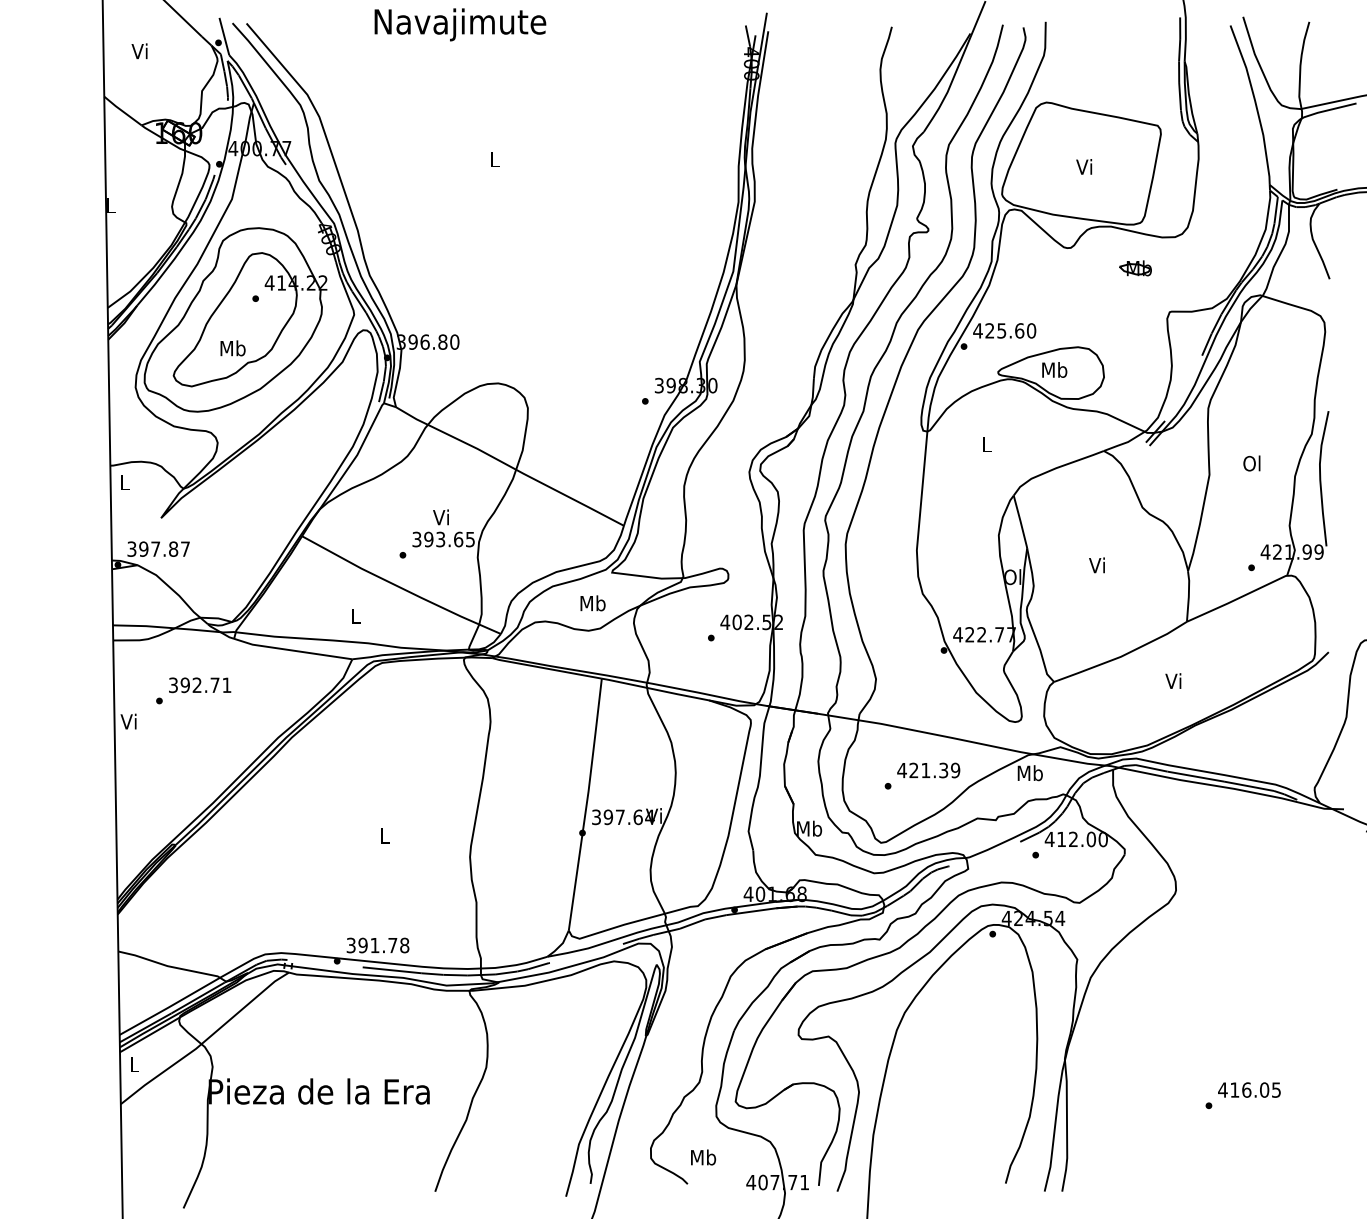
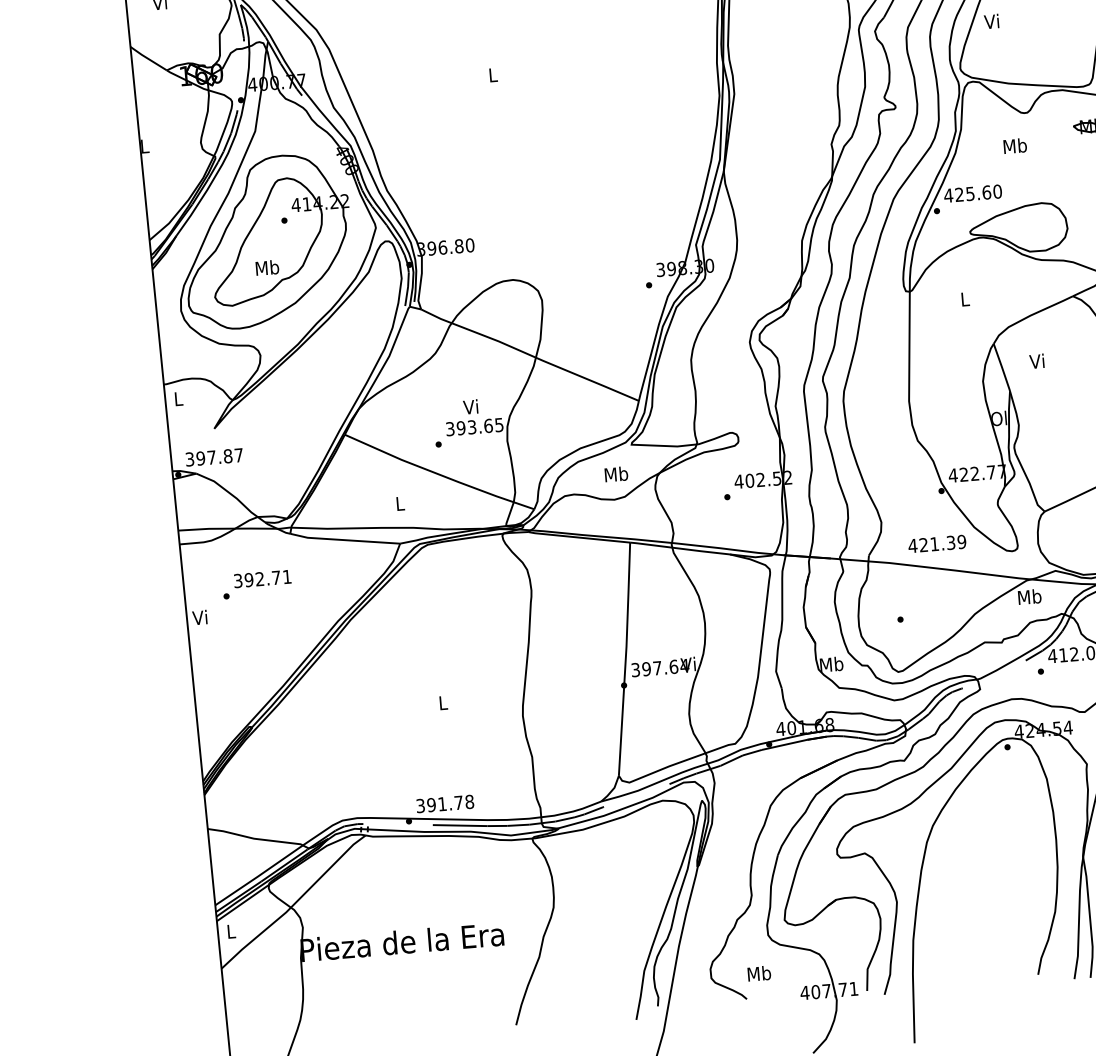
text: (1084, 166) -> (991, 21), moved
text: (1054, 369) -> (1015, 145), moved
text: (1096, 565) -> (1036, 361), moved
text: (928, 770) -> (937, 543), moved

